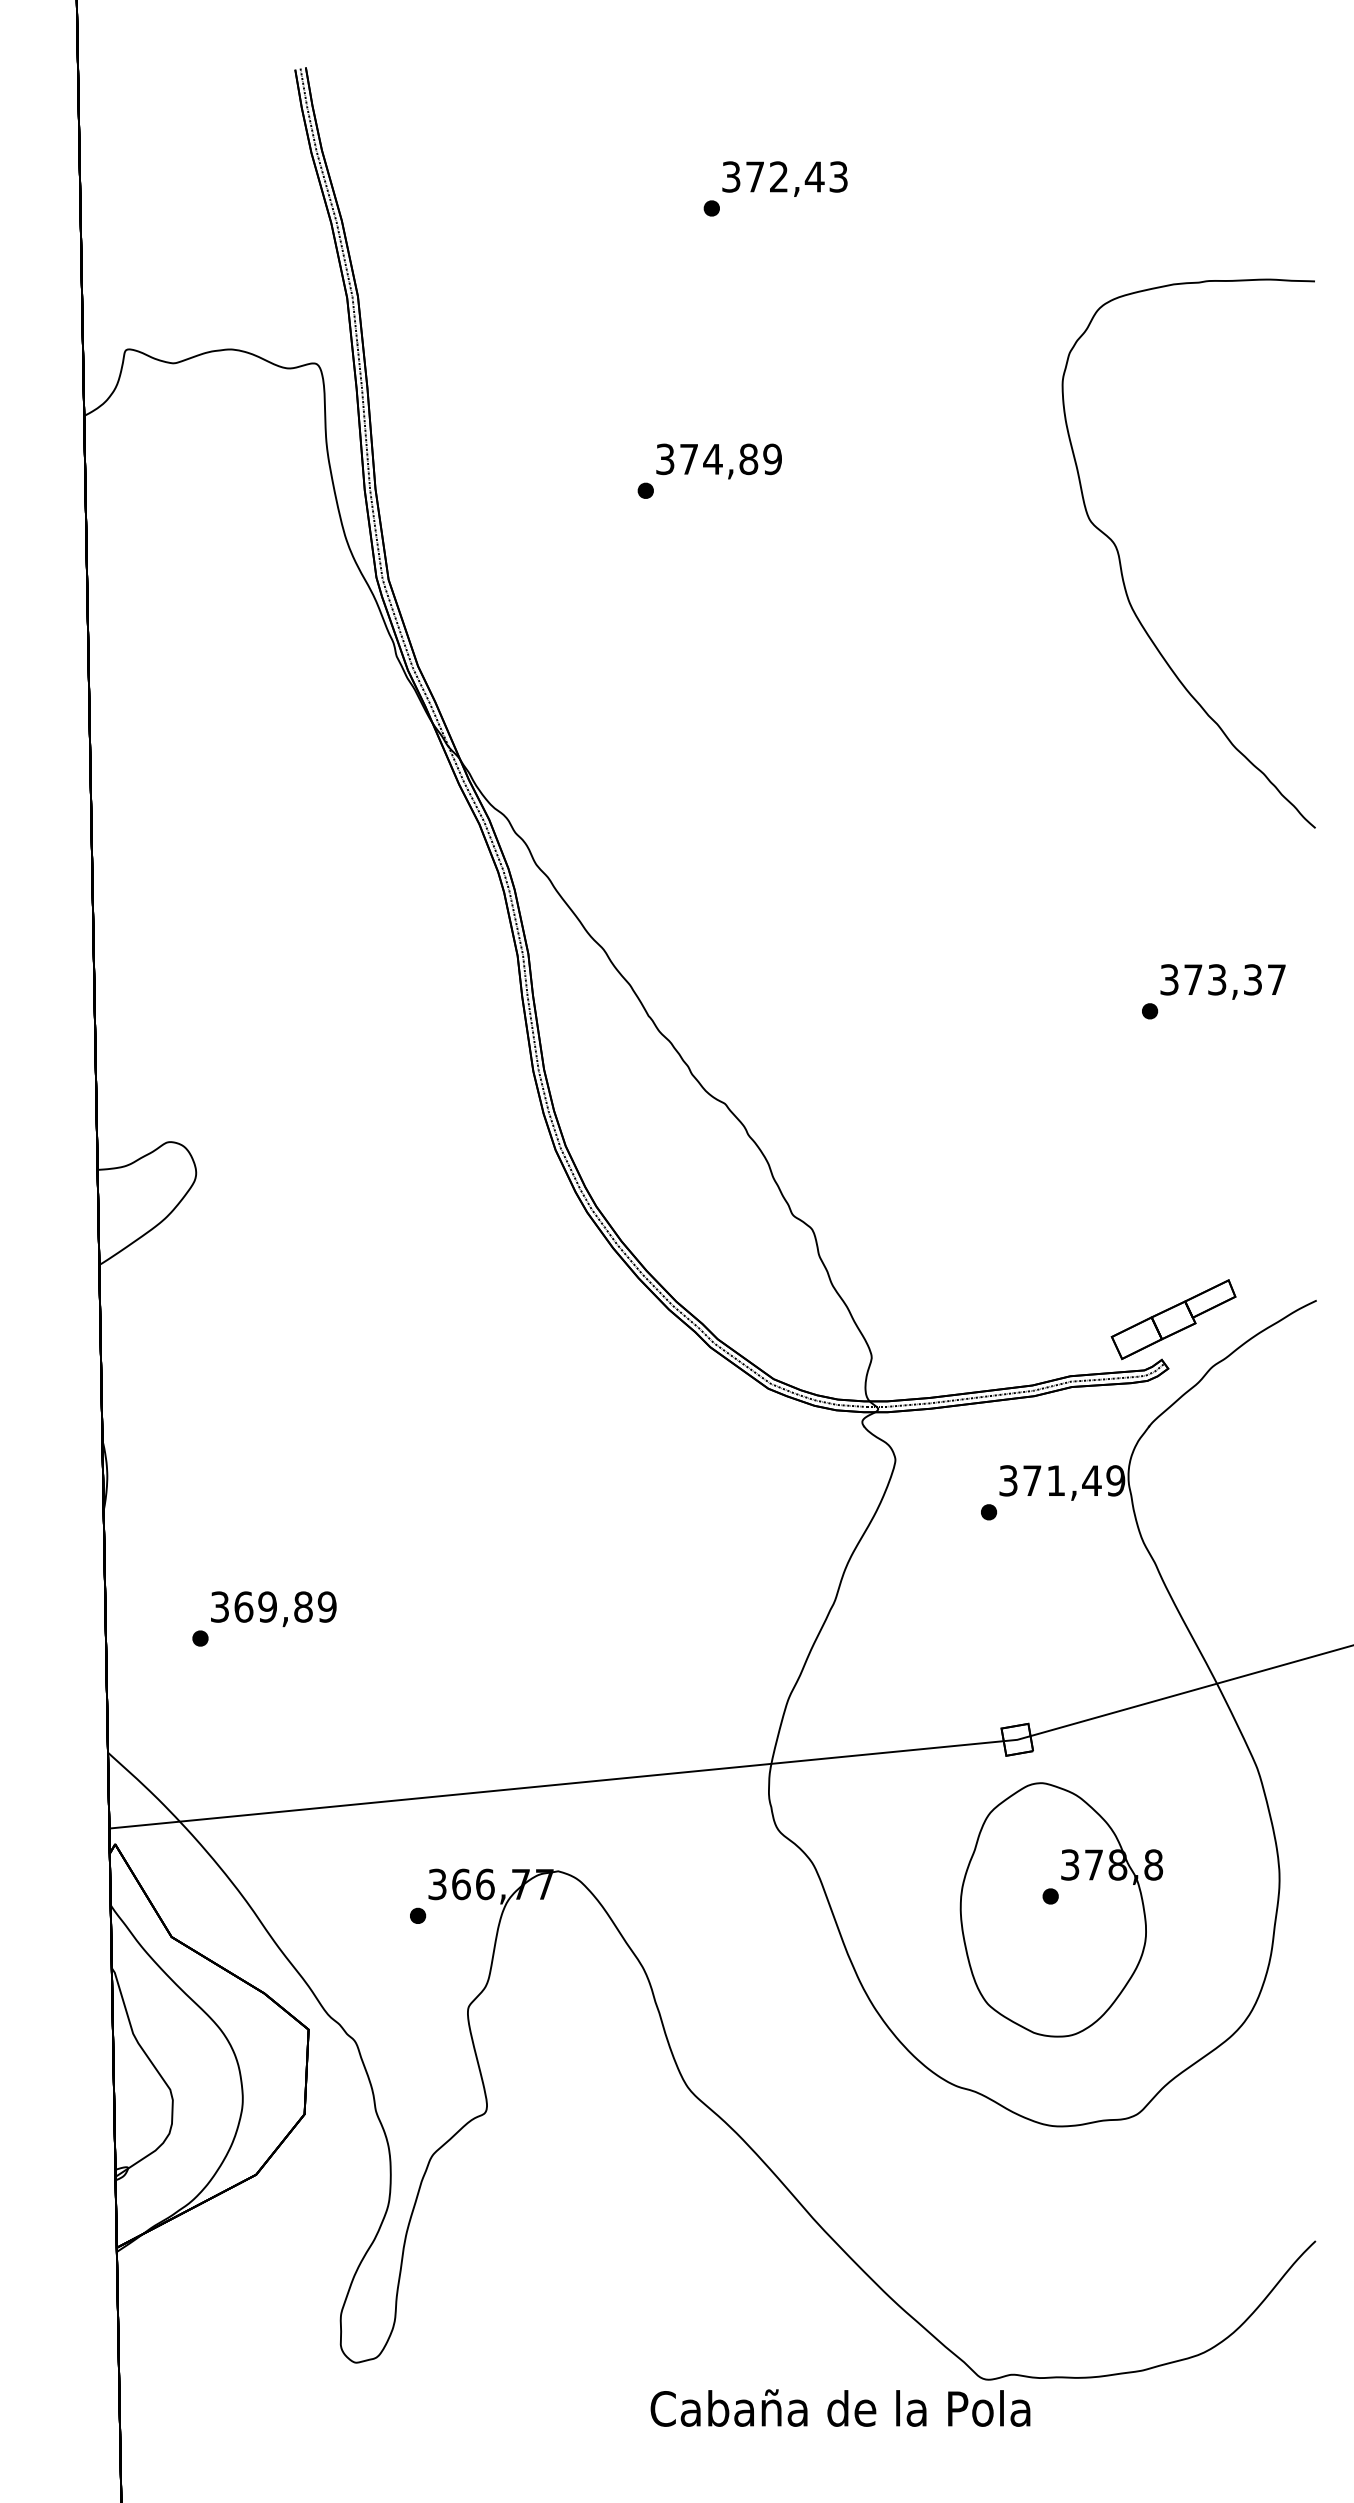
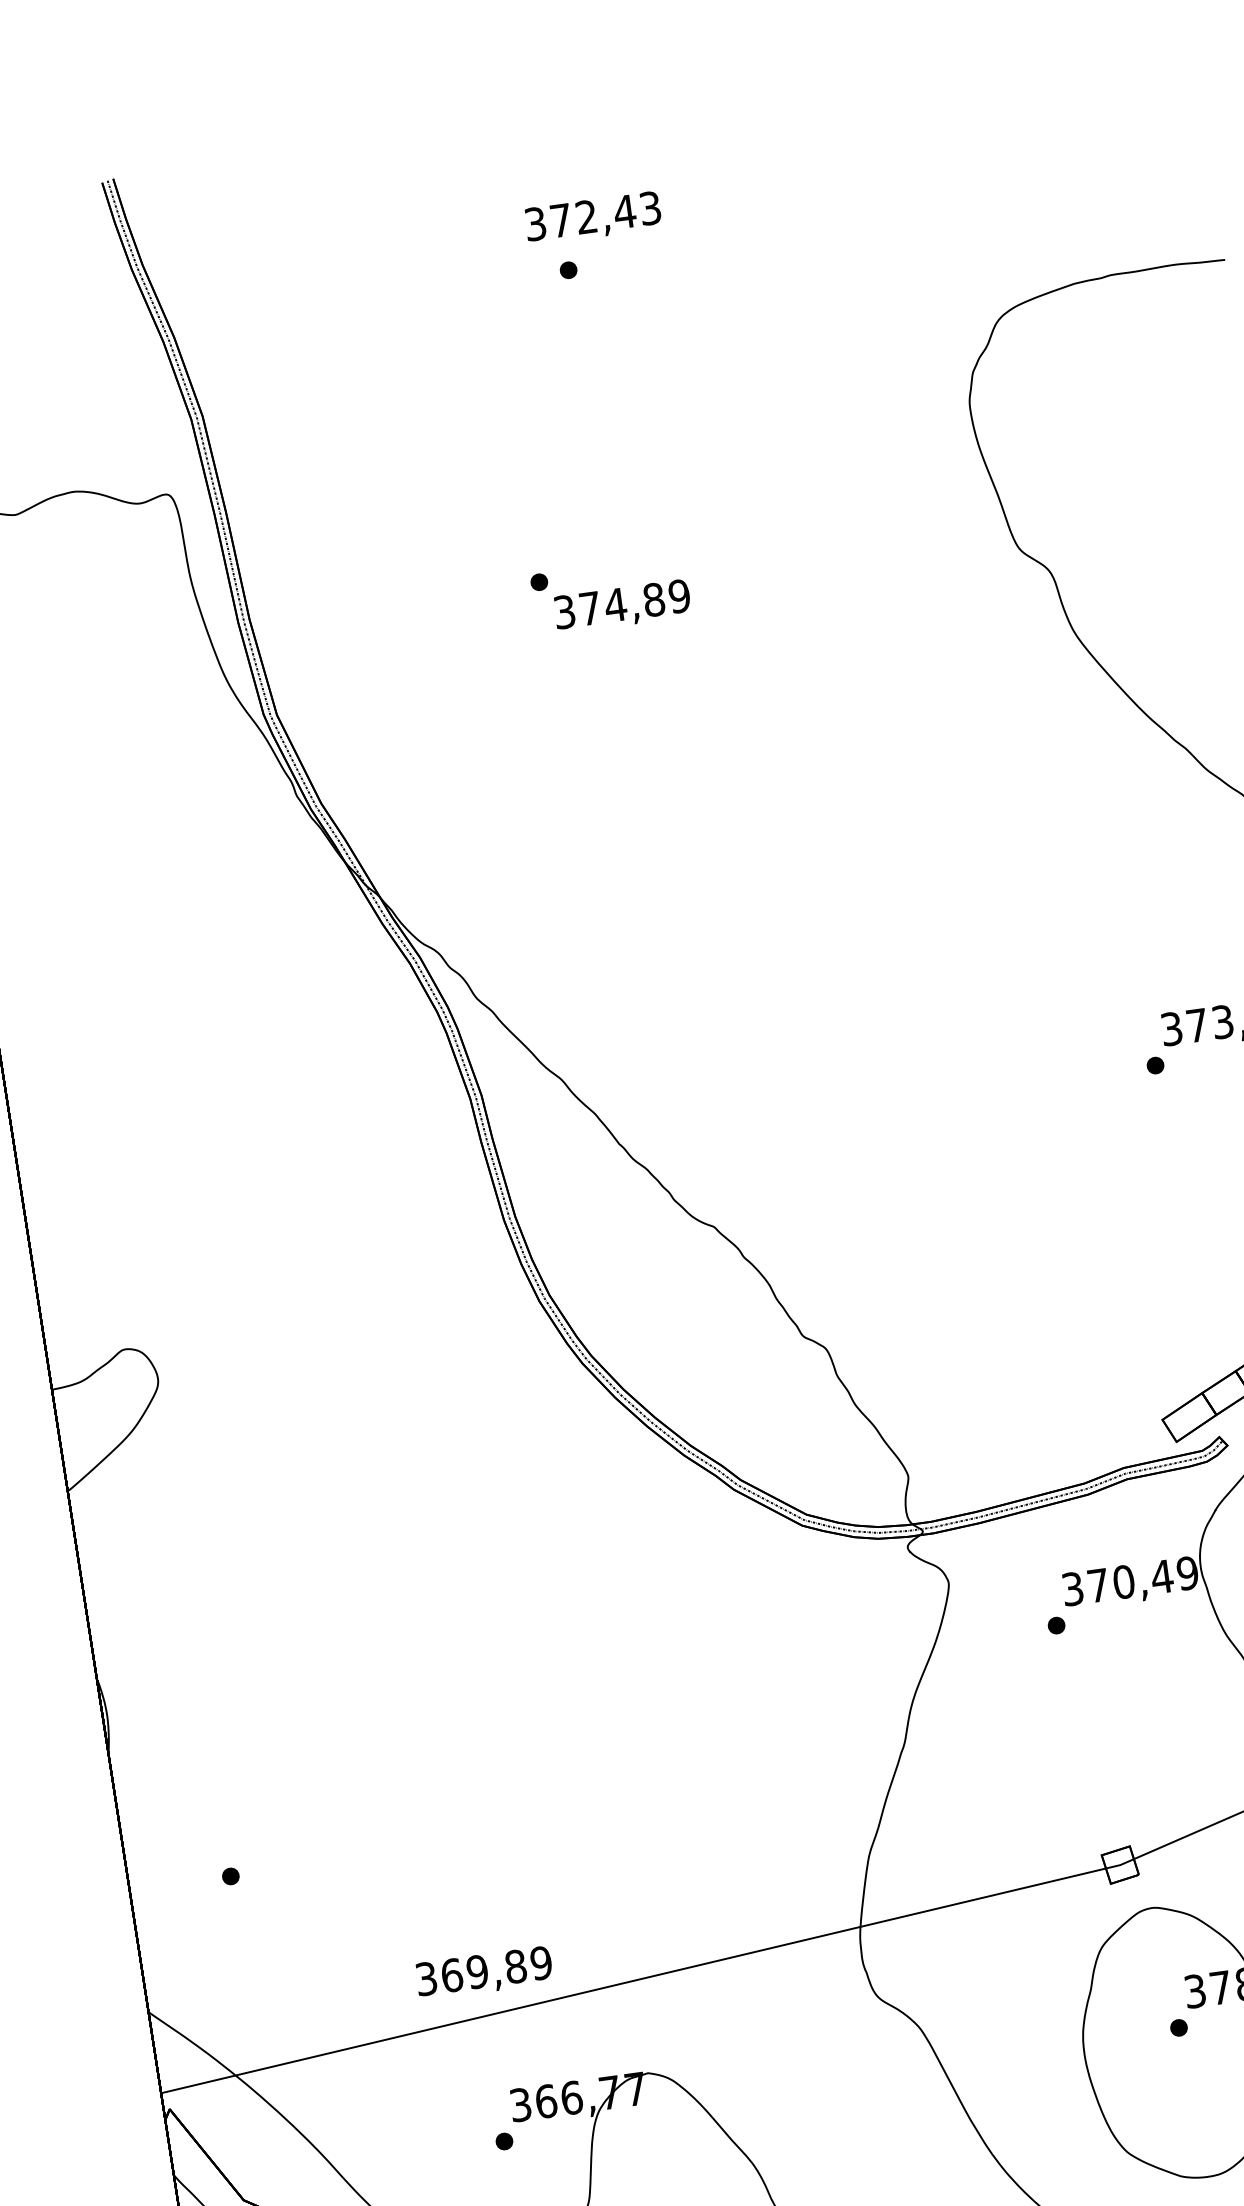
text: (784, 178) -> (592, 217), moved
text: (718, 461) -> (621, 606), moved
text: (1055, 1480) -> (1123, 1581), 371,49 -> 370,49
text: (273, 1609) -> (484, 1973), moved

